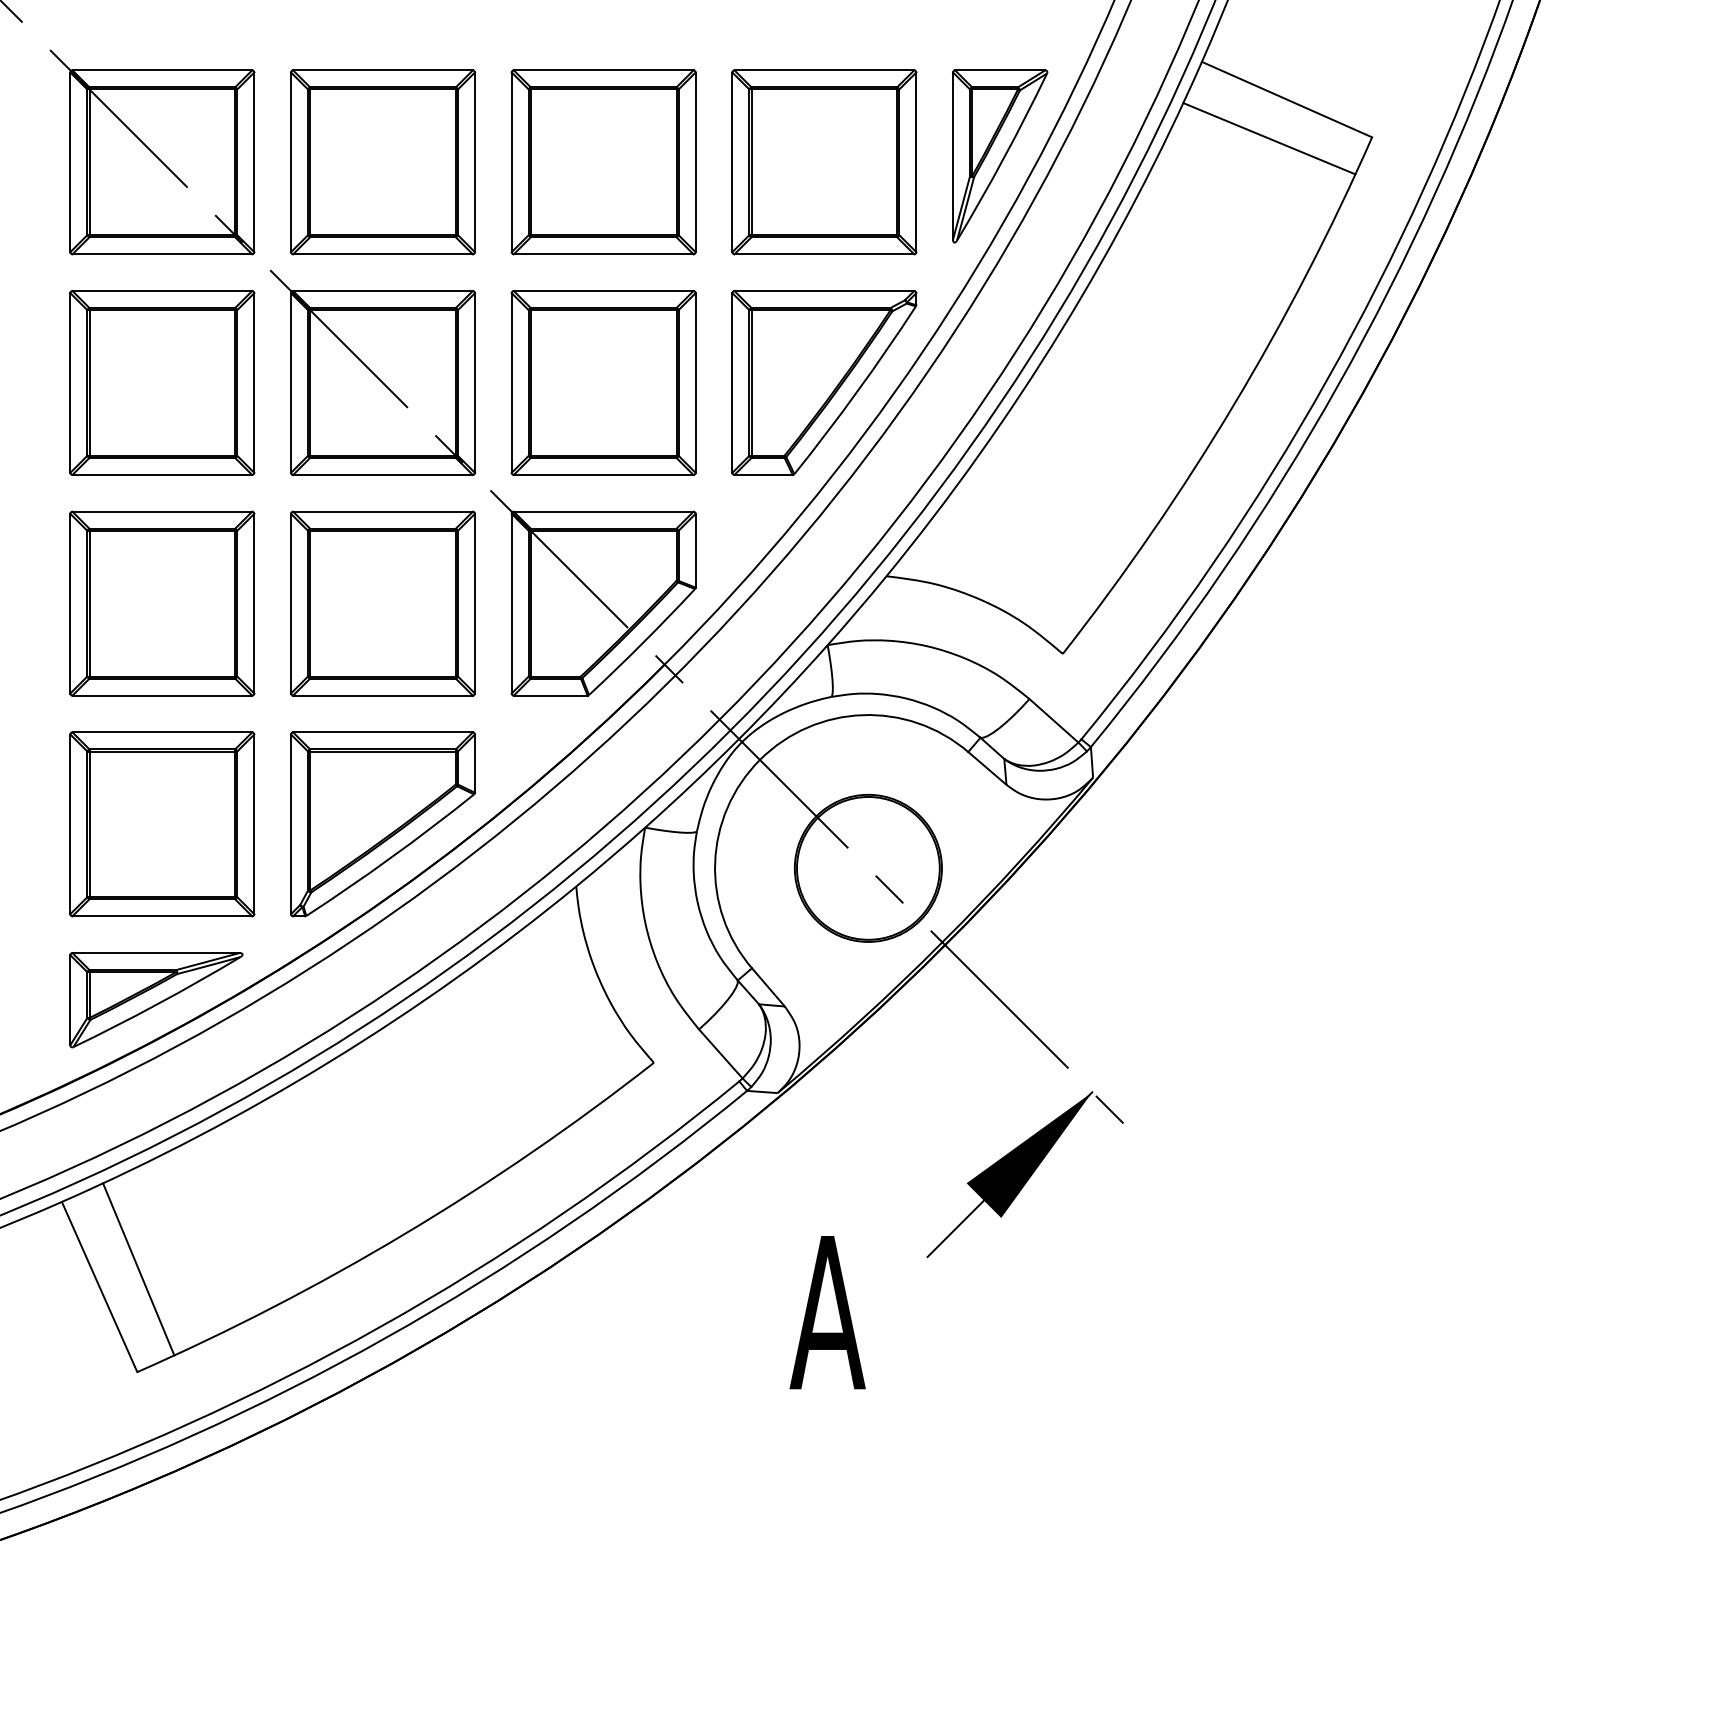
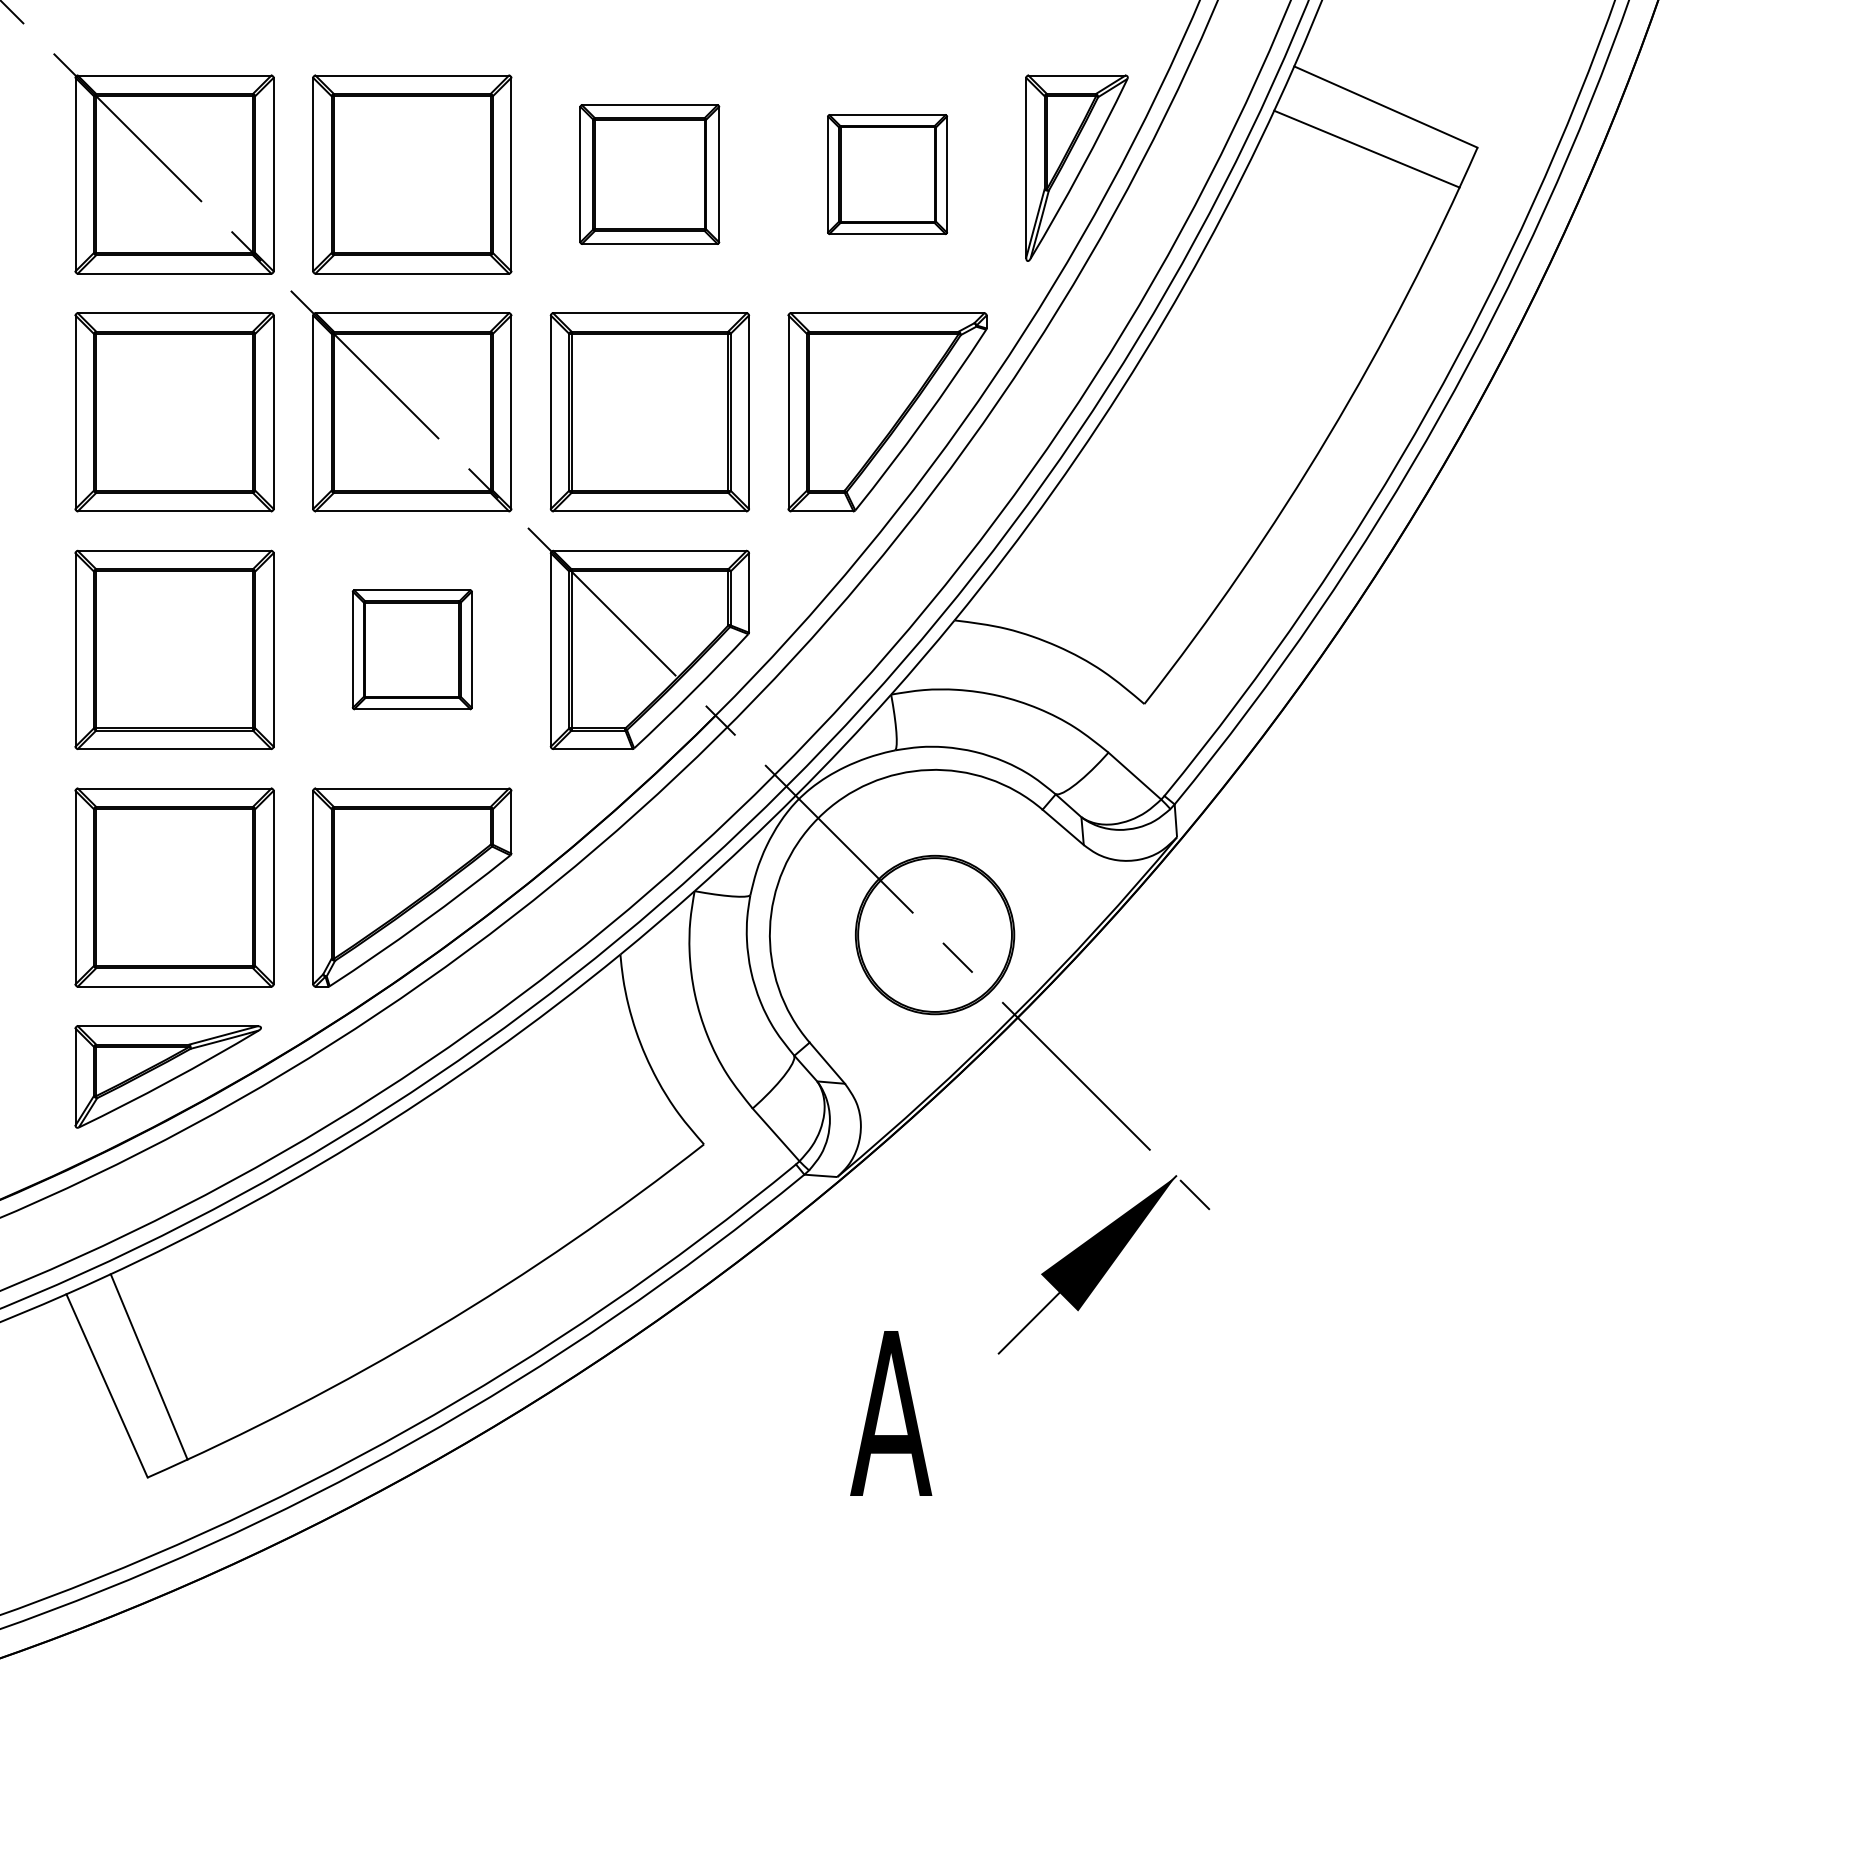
part: (603, 162) -> (649, 174), size x0.7
part: (824, 162) -> (887, 174), size x0.6
part: (383, 603) -> (412, 649), size x0.6

